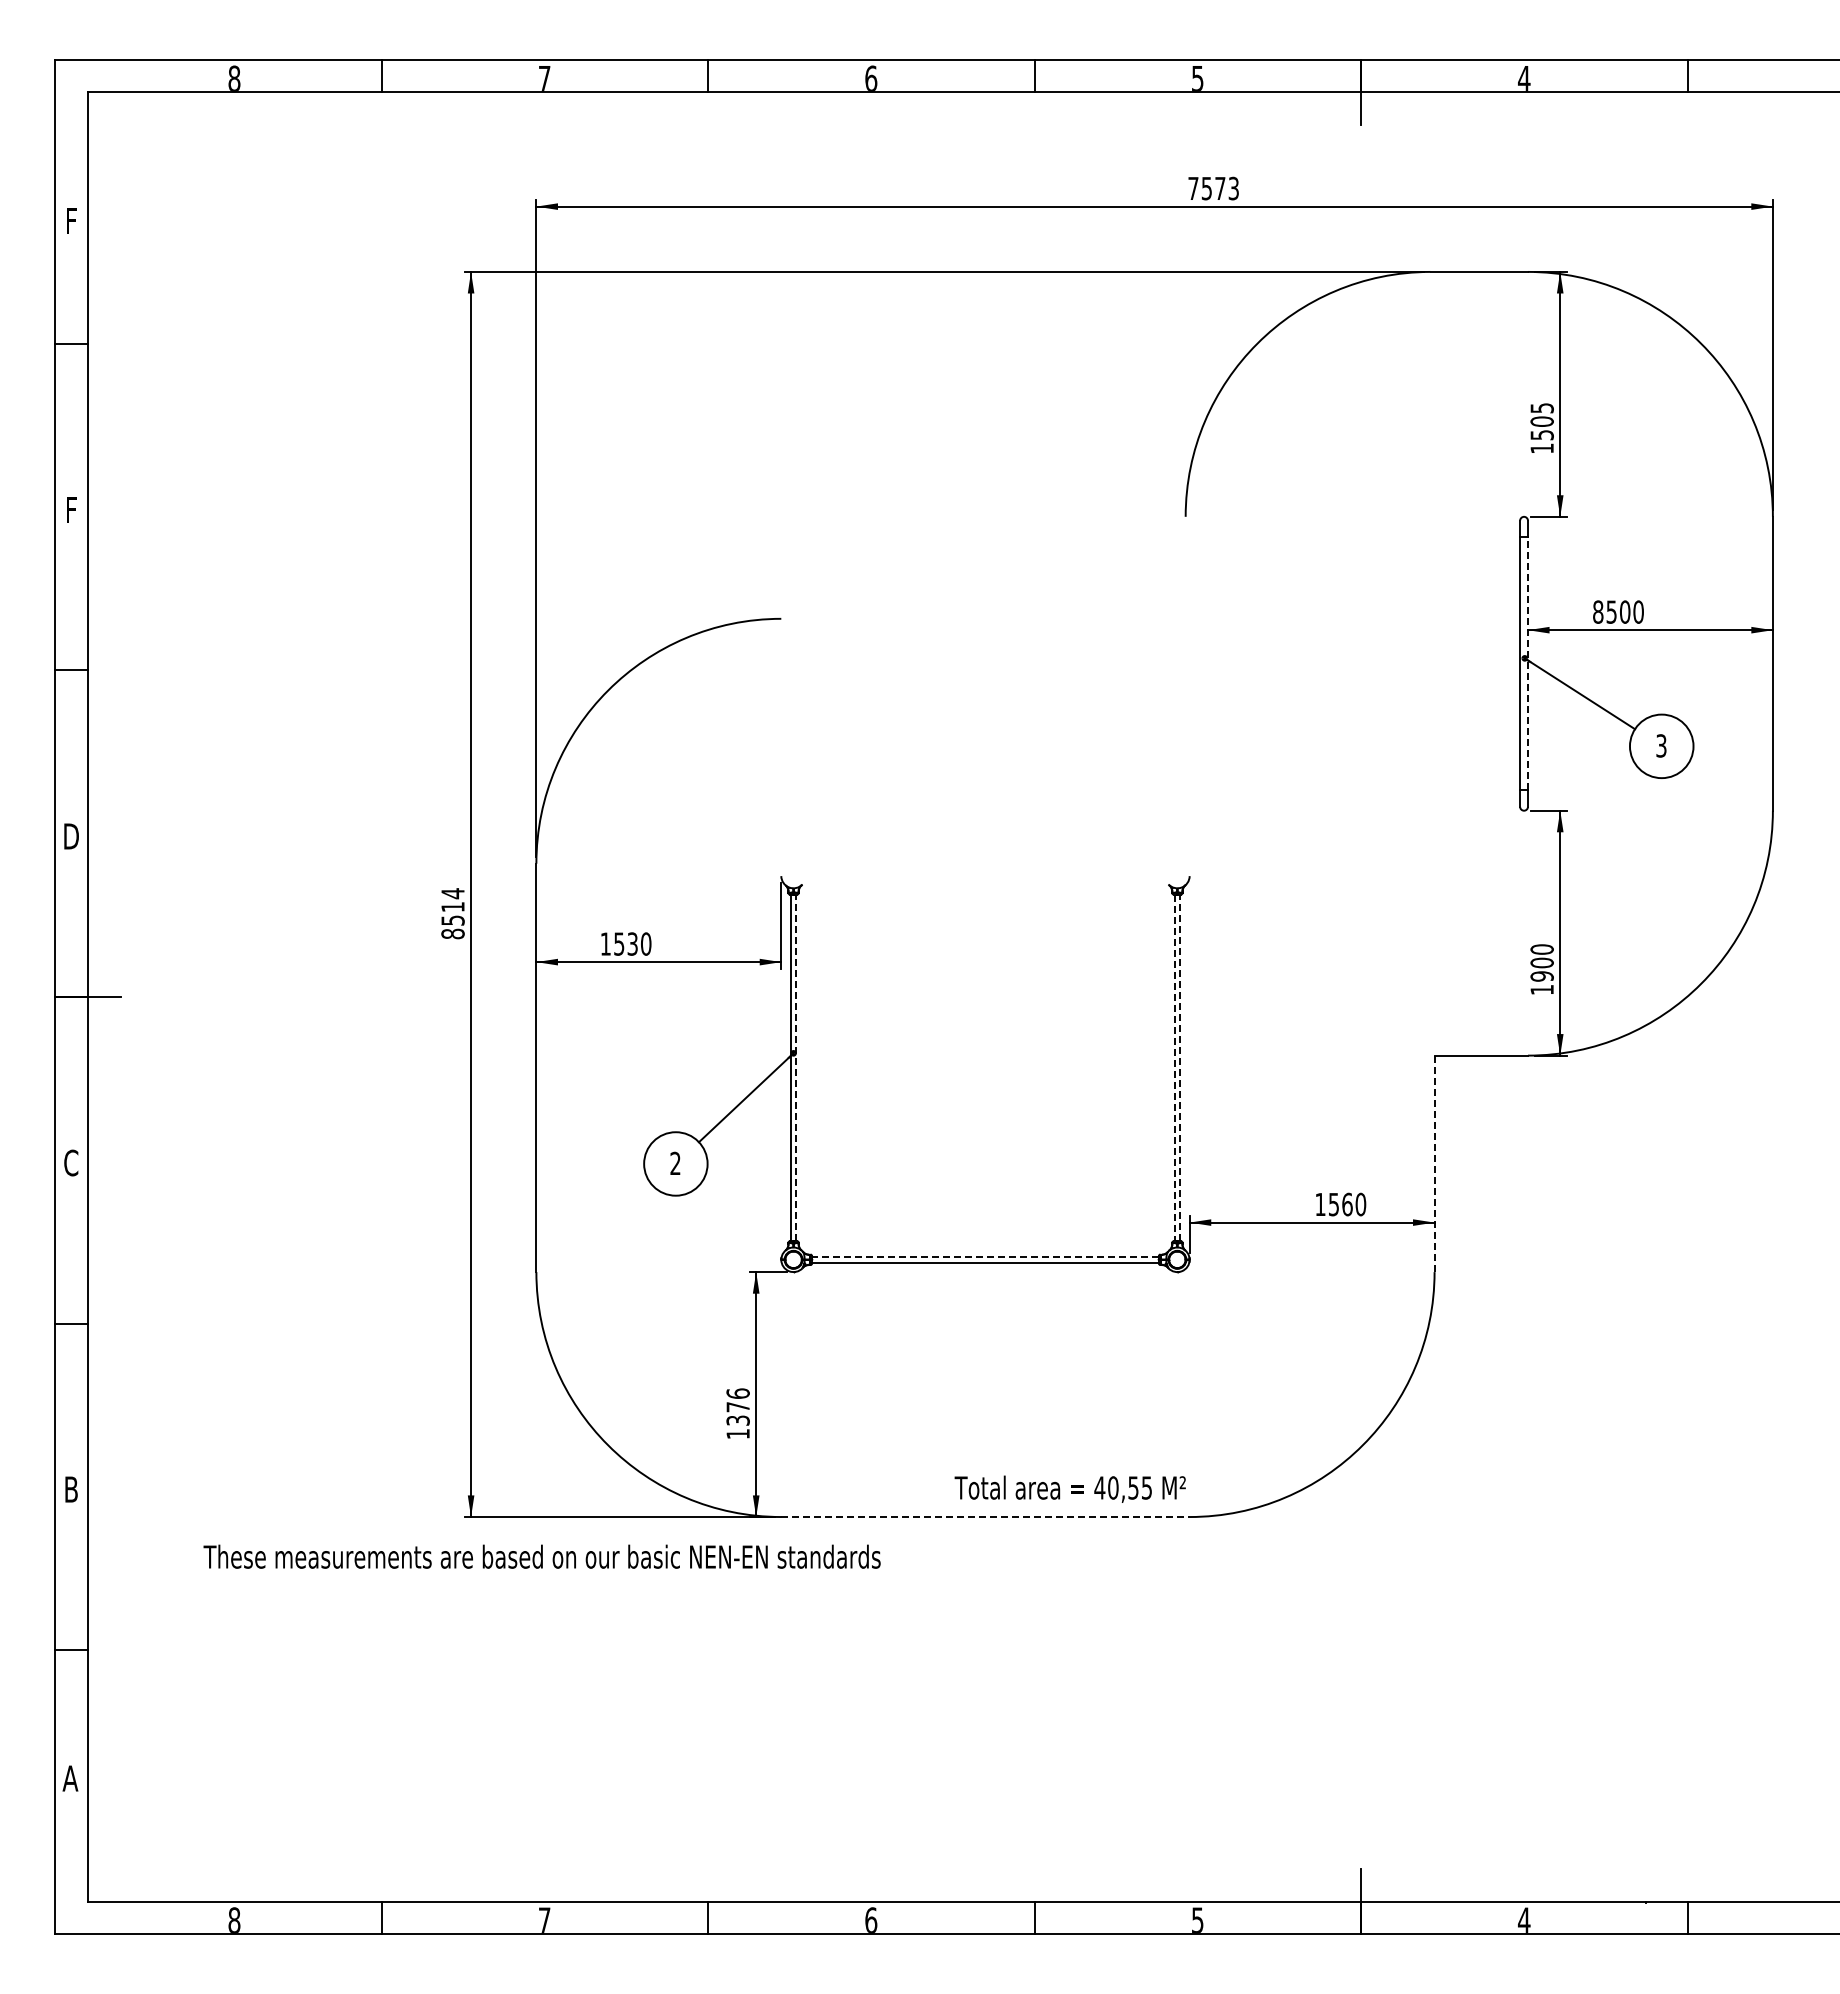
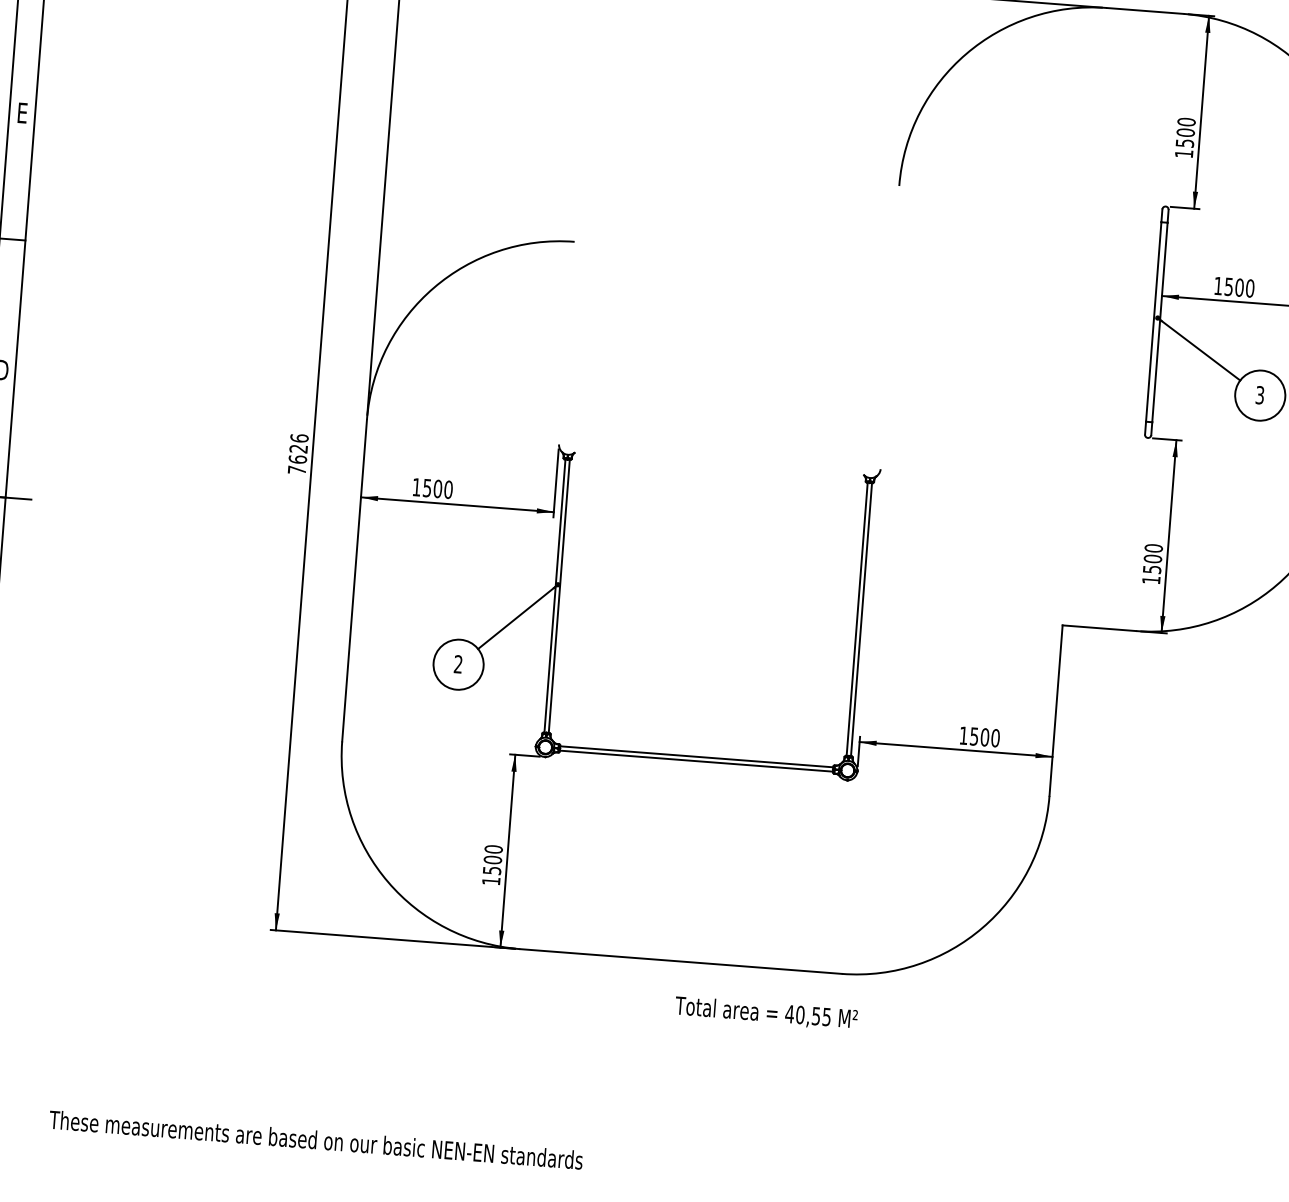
text: (1541, 408) -> (1186, 122), 1505 -> 1500
text: (71, 509) -> (22, 112), F -> E
text: (1598, 611) -> (1218, 285), 8500 -> 1500
line: (1527, 663) -> (1159, 322), dashed -> solid
text: (452, 913) -> (297, 453), 8514 -> 7626
text: (632, 943) -> (437, 488), 1530 -> 1500
text: (1541, 976) -> (1151, 569), 1900 -> 1500
line: (796, 1067) -> (559, 596), dashed -> solid
line: (1180, 1067) -> (861, 619), dashed -> solid
line: (1174, 1068) -> (857, 619), dashed -> solid
line: (1434, 1163) -> (1056, 710), dashed -> solid
text: (1347, 1203) -> (985, 736), 1560 -> 1500
line: (984, 1257) -> (695, 757), dashed -> solid
text: (737, 1406) -> (492, 859), 1376 -> 1500
text: (1069, 1488) -> (765, 1012), moved
line: (985, 1517) -> (681, 961), dashed -> solid
text: (541, 1556) -> (315, 1139), moved

